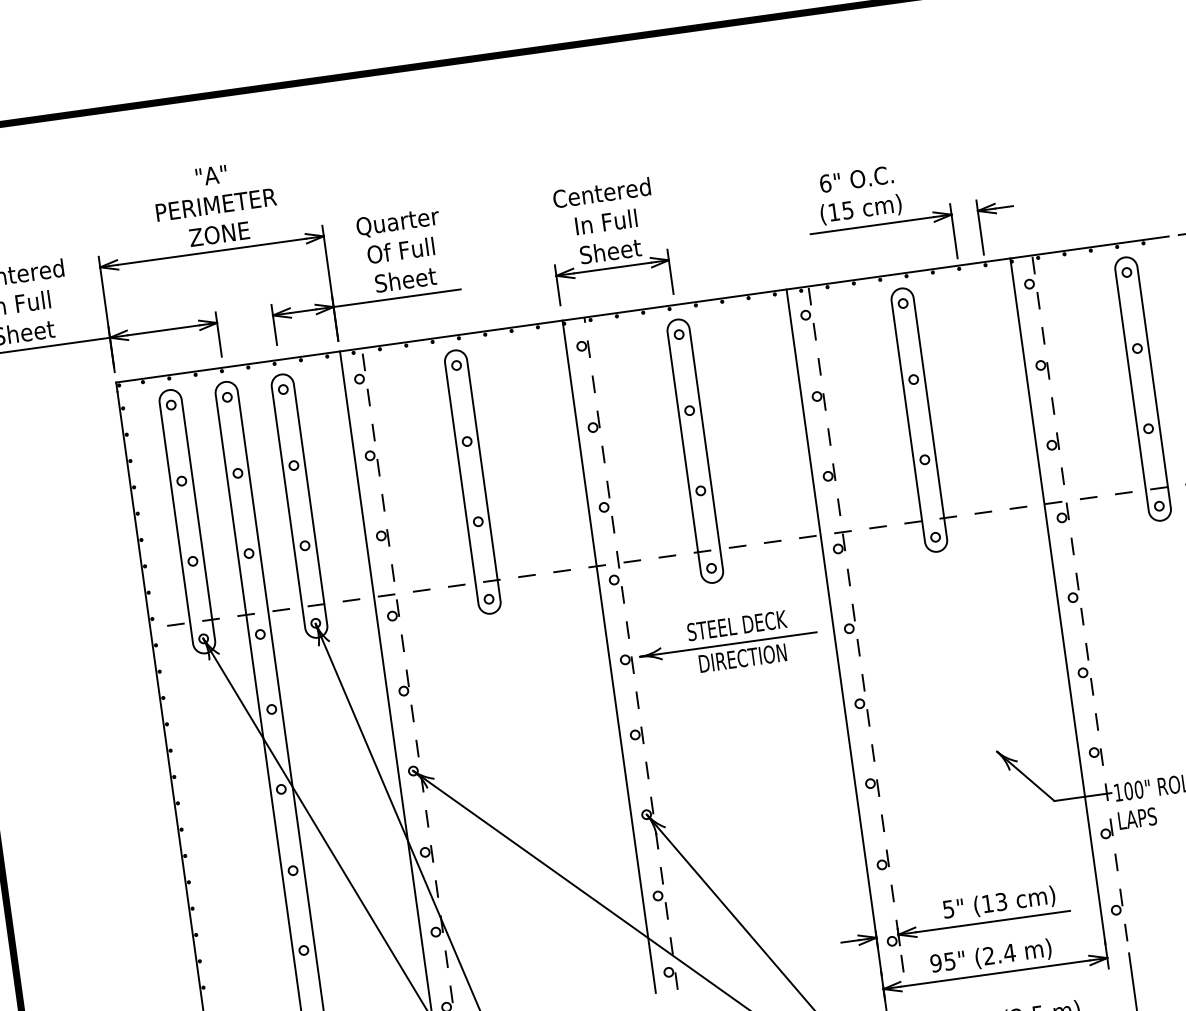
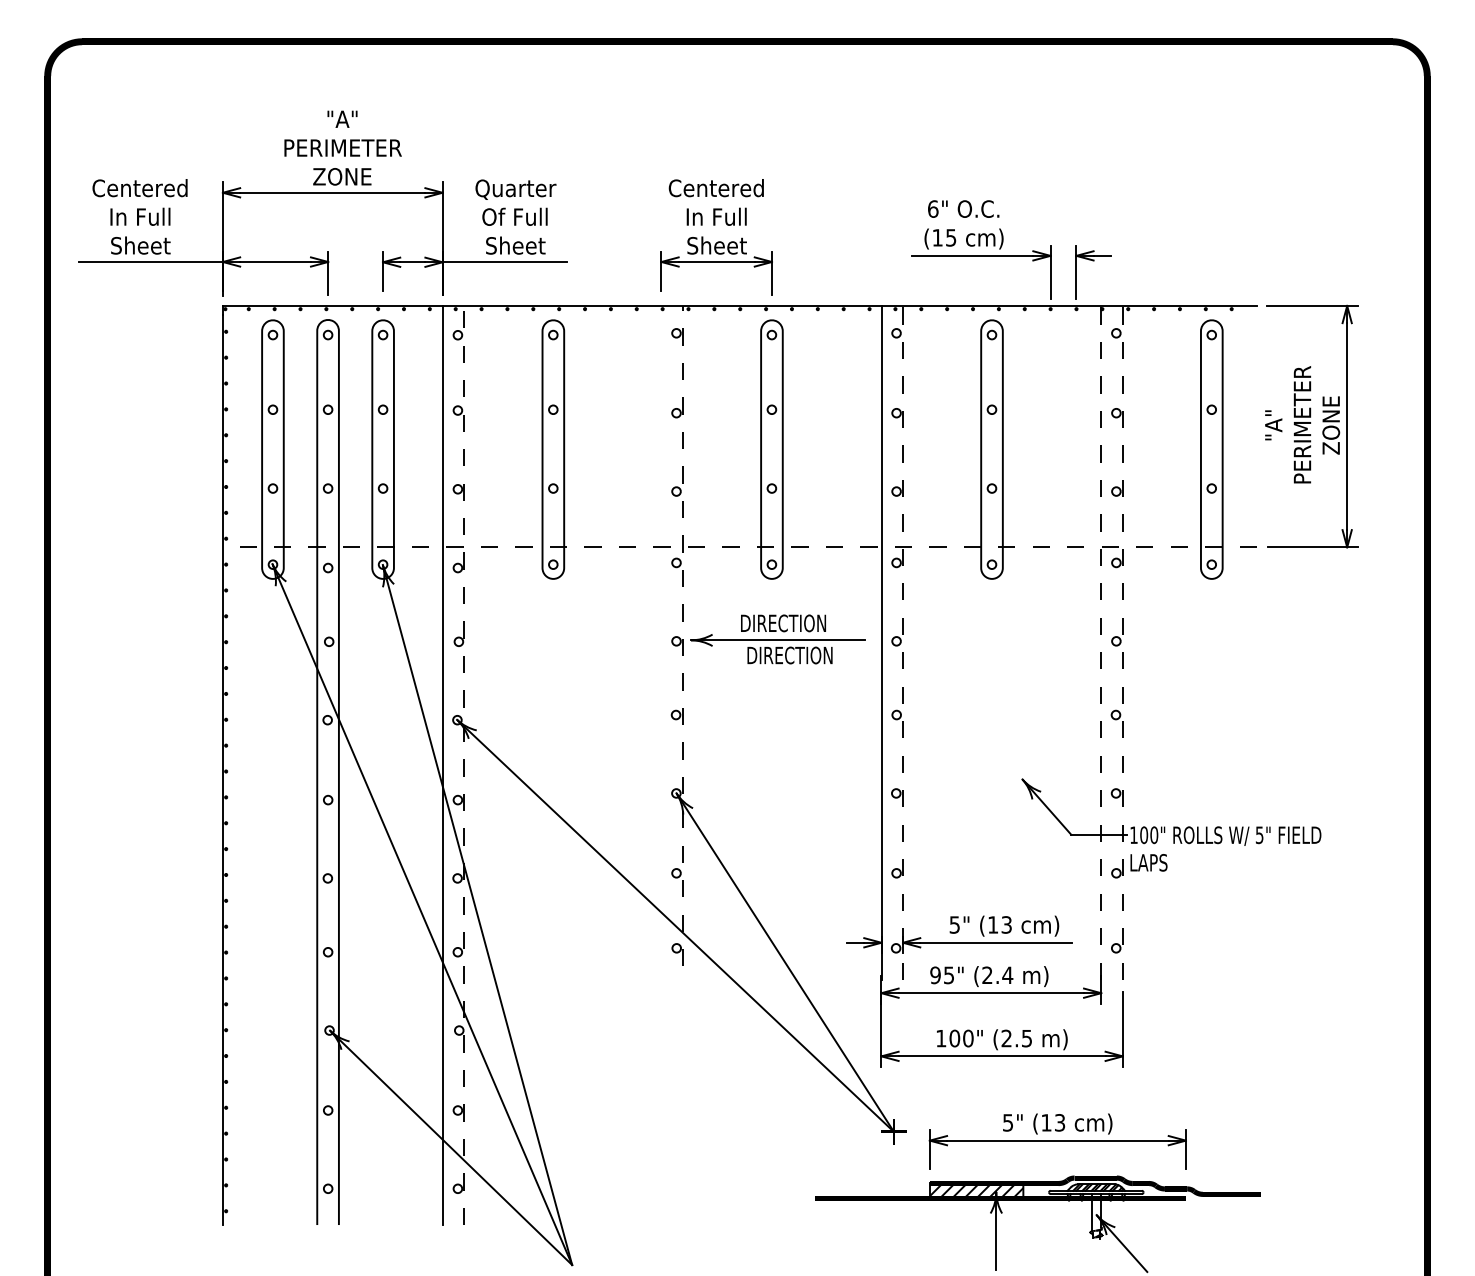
line: (1058, 601) -> (1101, 642), solid -> dashed
text: (736, 625) -> (788, 623), STEEL DECK -> DIRECTION
line: (609, 656) -> (661, 635), removed

